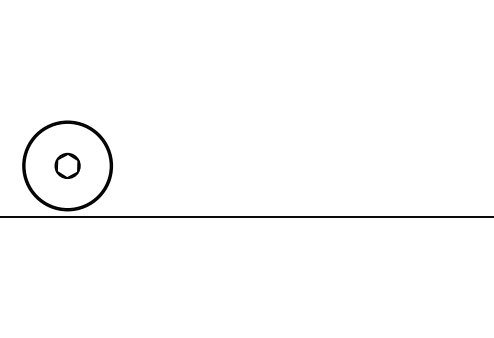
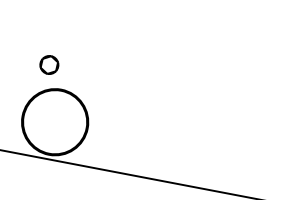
part: (67, 165) -> (49, 64), moved

